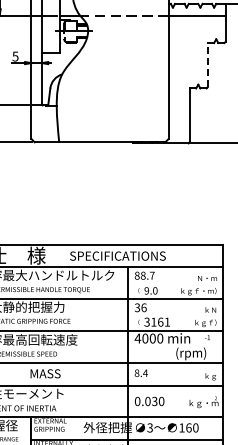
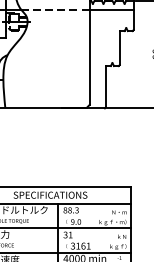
line: (207, 64) -> (119, 47), dashed -> solid
text: (151, 275) -> (76, 210), 88.7 -> 88.3
text: (143, 307) -> (70, 234), 36 -> 31

